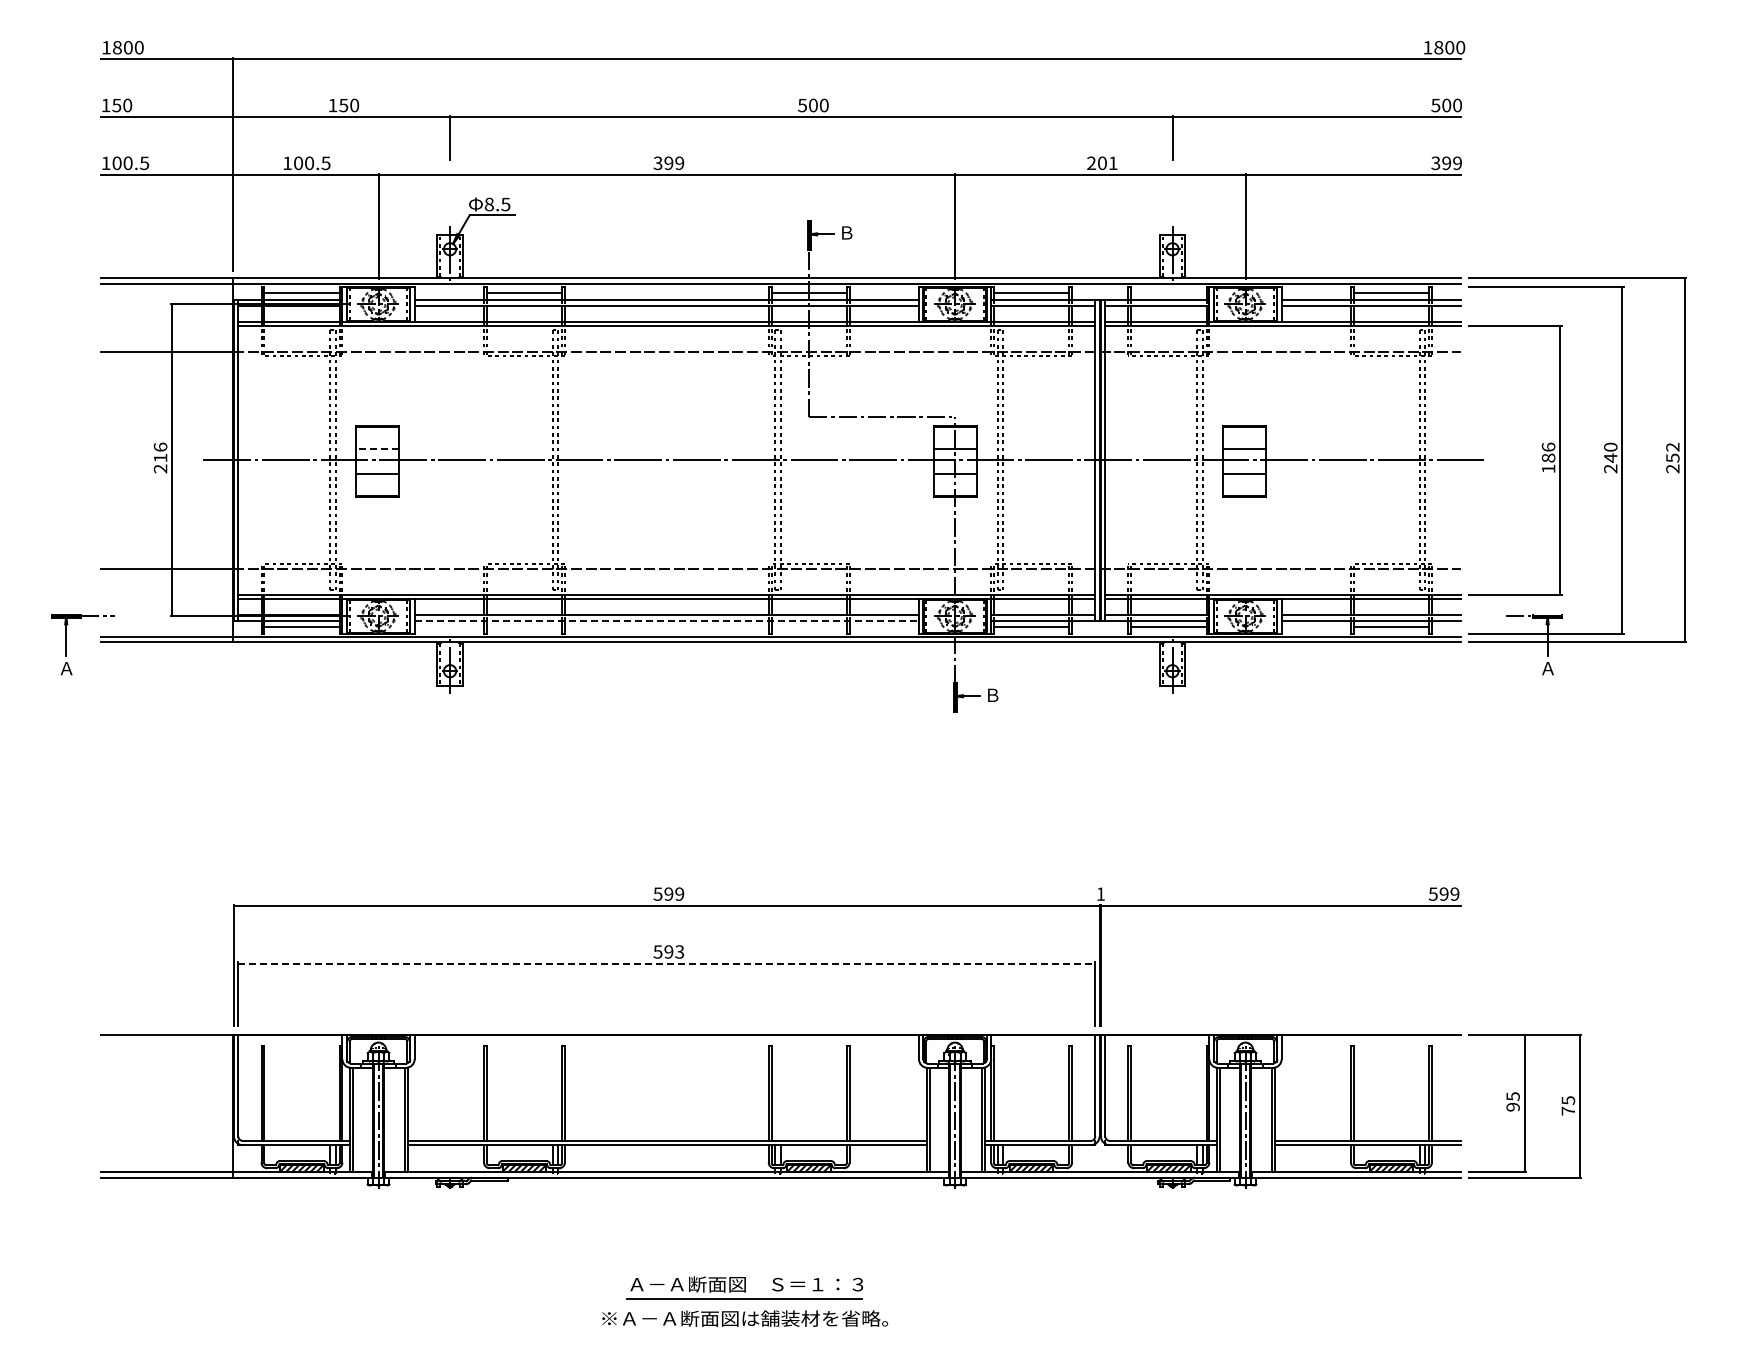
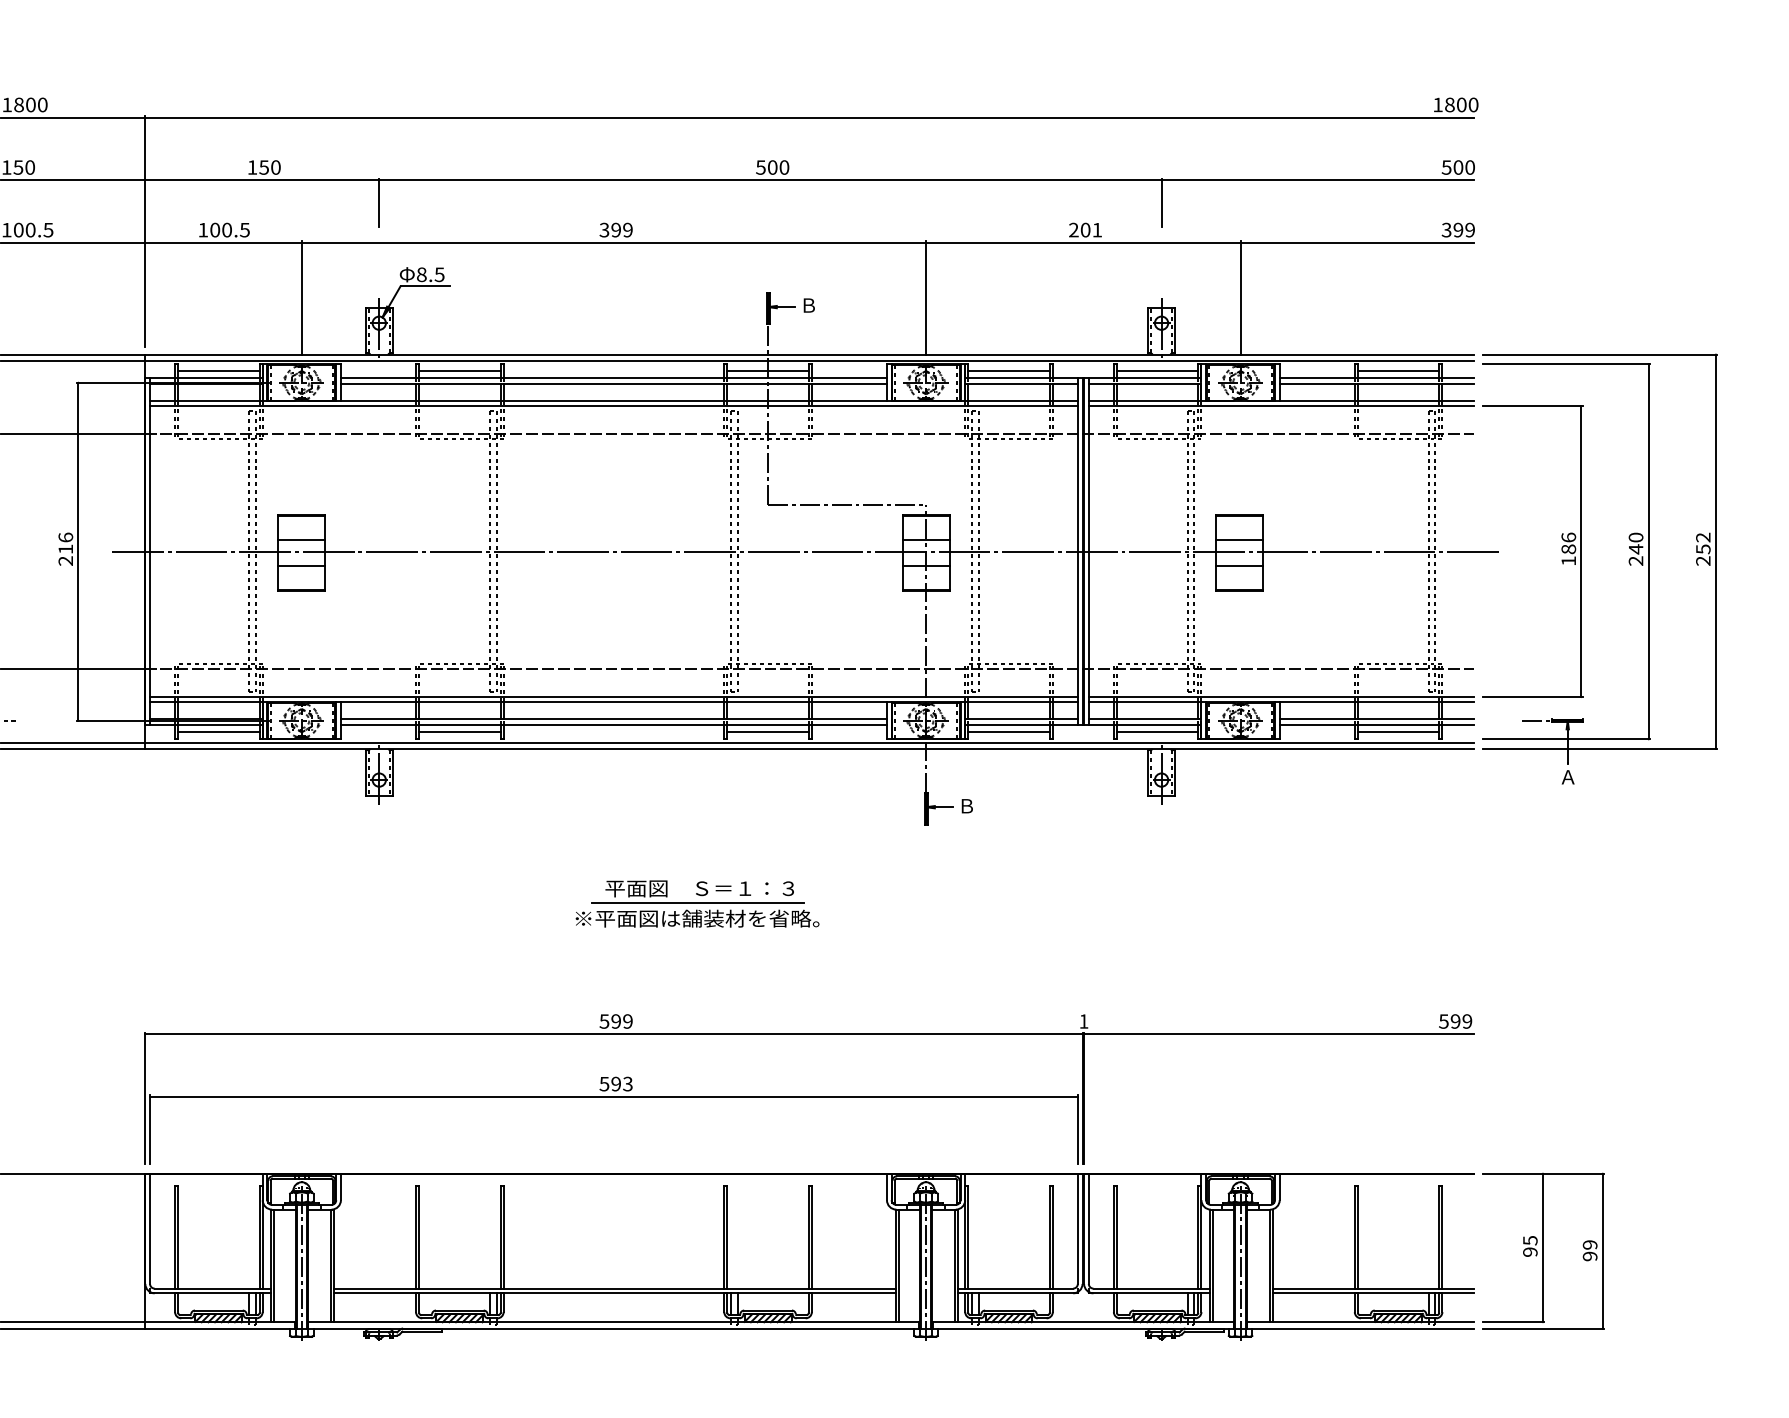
line: (1168, 293) -> (1157, 371), added
line: (377, 449) -> (300, 540), dashed -> solid
line: (667, 620) -> (614, 725), dashed -> solid
line: (524, 627) -> (459, 732), added
line: (808, 627) -> (767, 732), added
part: (743, 785) -> (696, 903), added
line: (667, 963) -> (614, 1096), dashed -> solid
text: (1568, 1105) -> (1590, 1250), 75 -> 99

